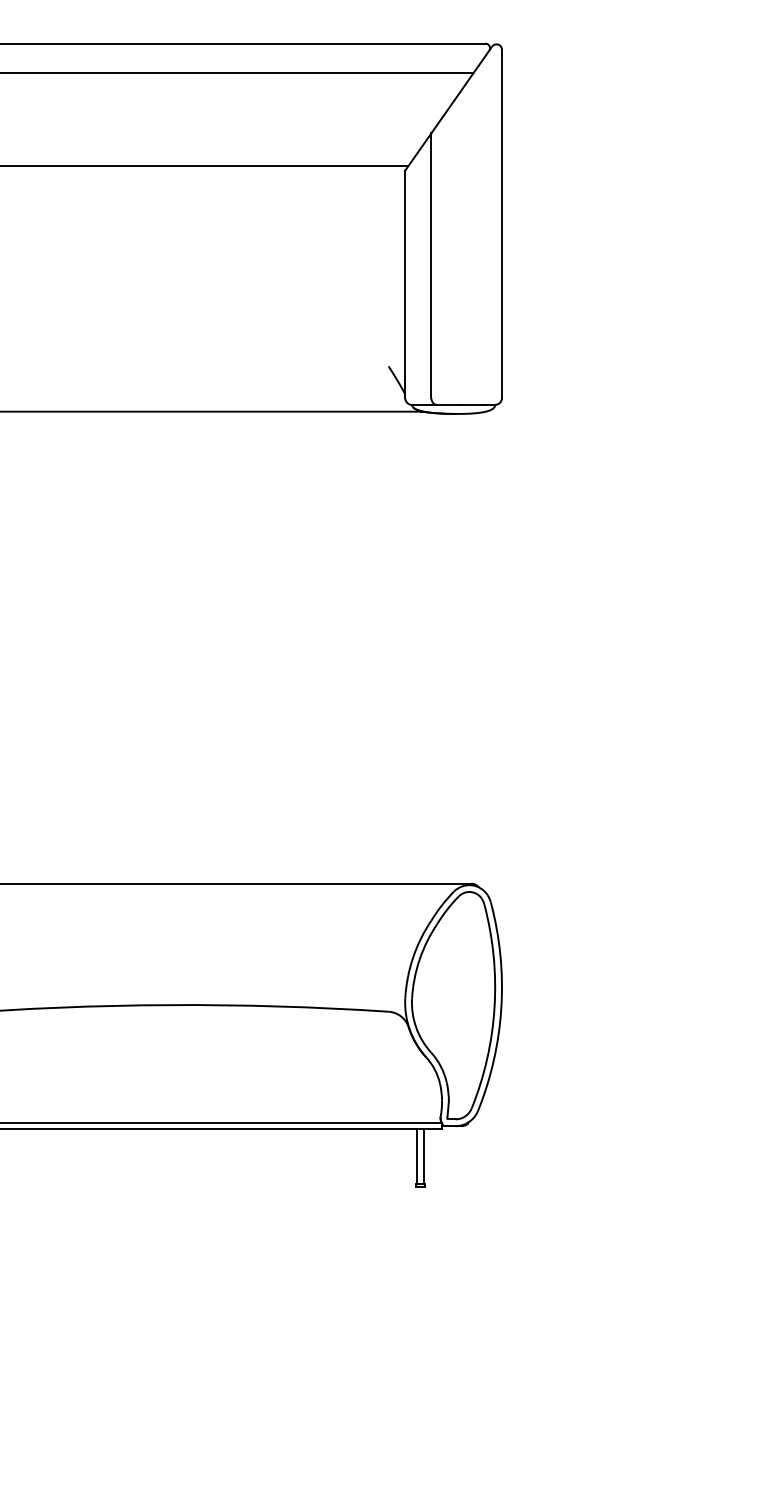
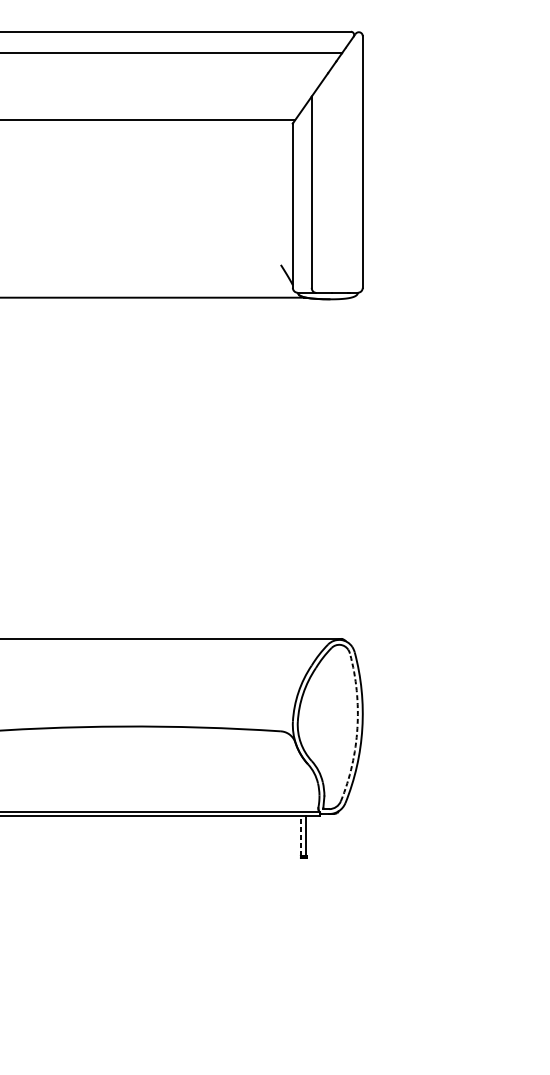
arc: (494, 1007) -> (357, 728), solid -> dashed
line: (416, 1156) -> (301, 835), solid -> dashed

